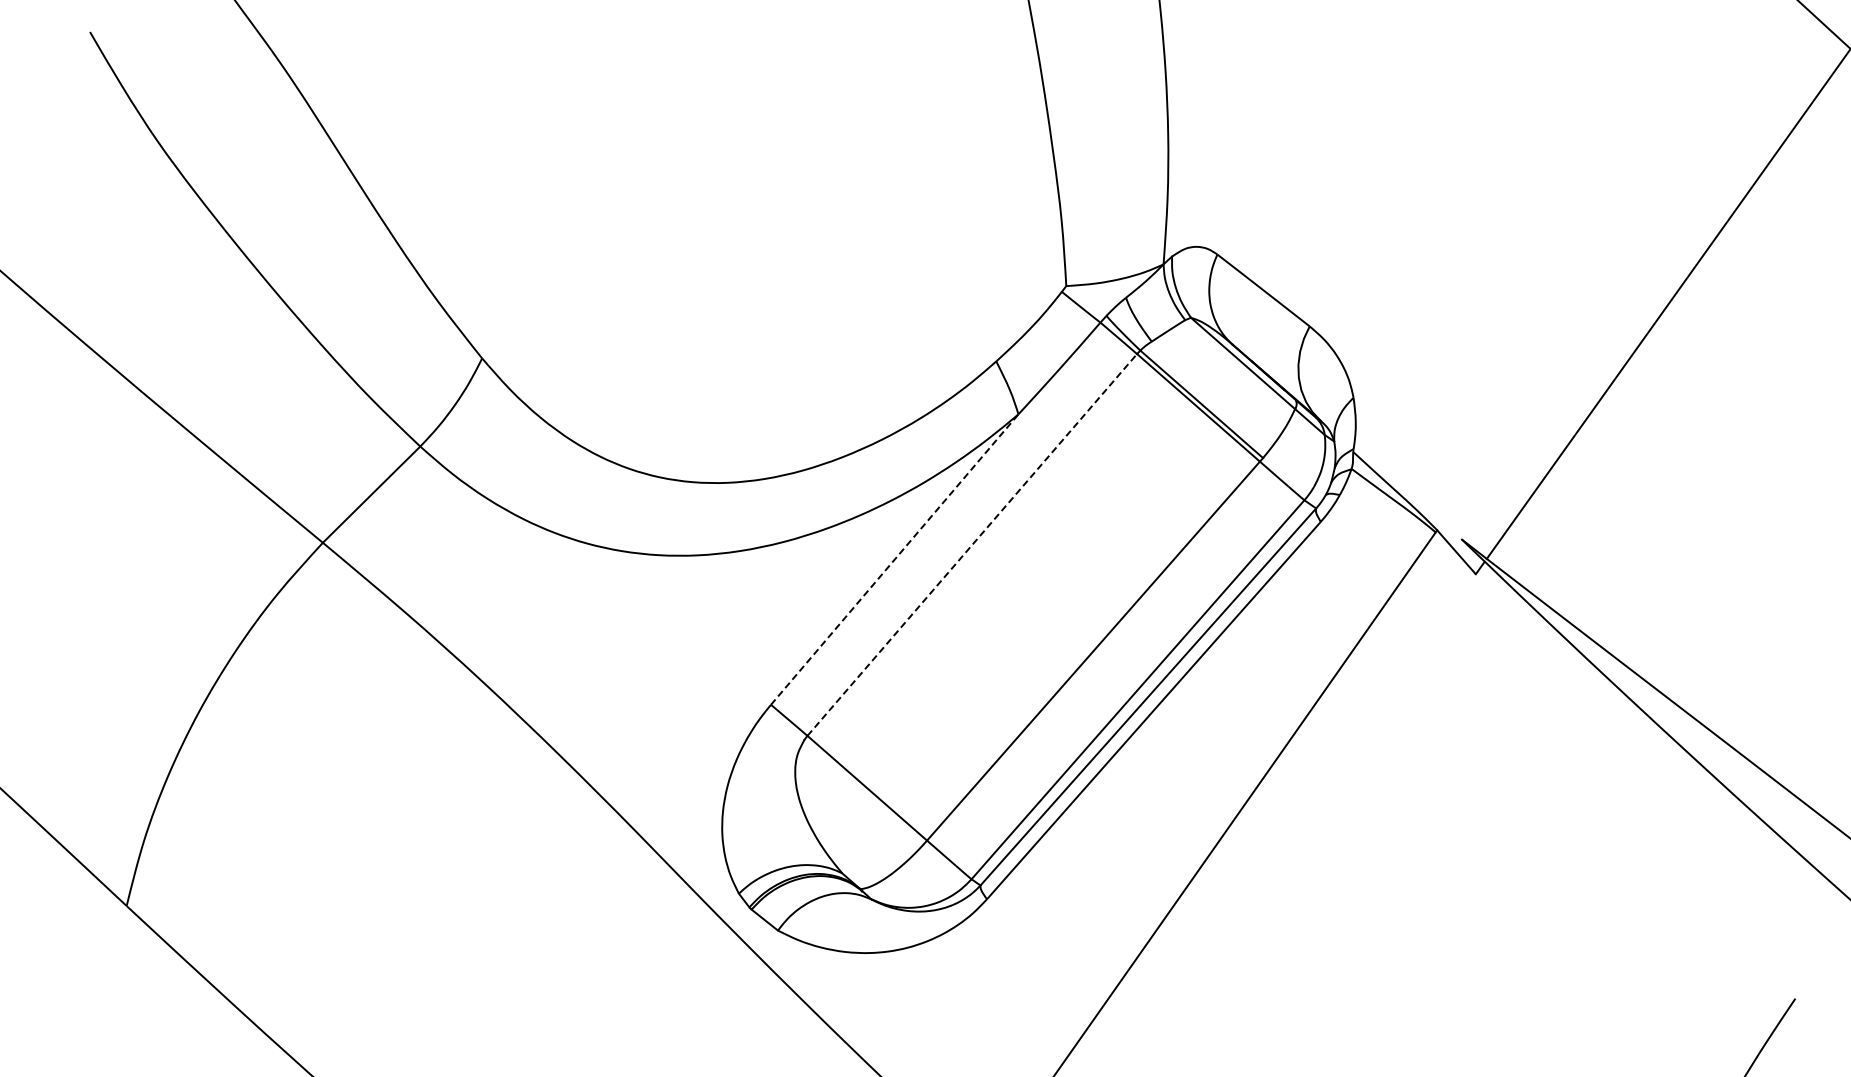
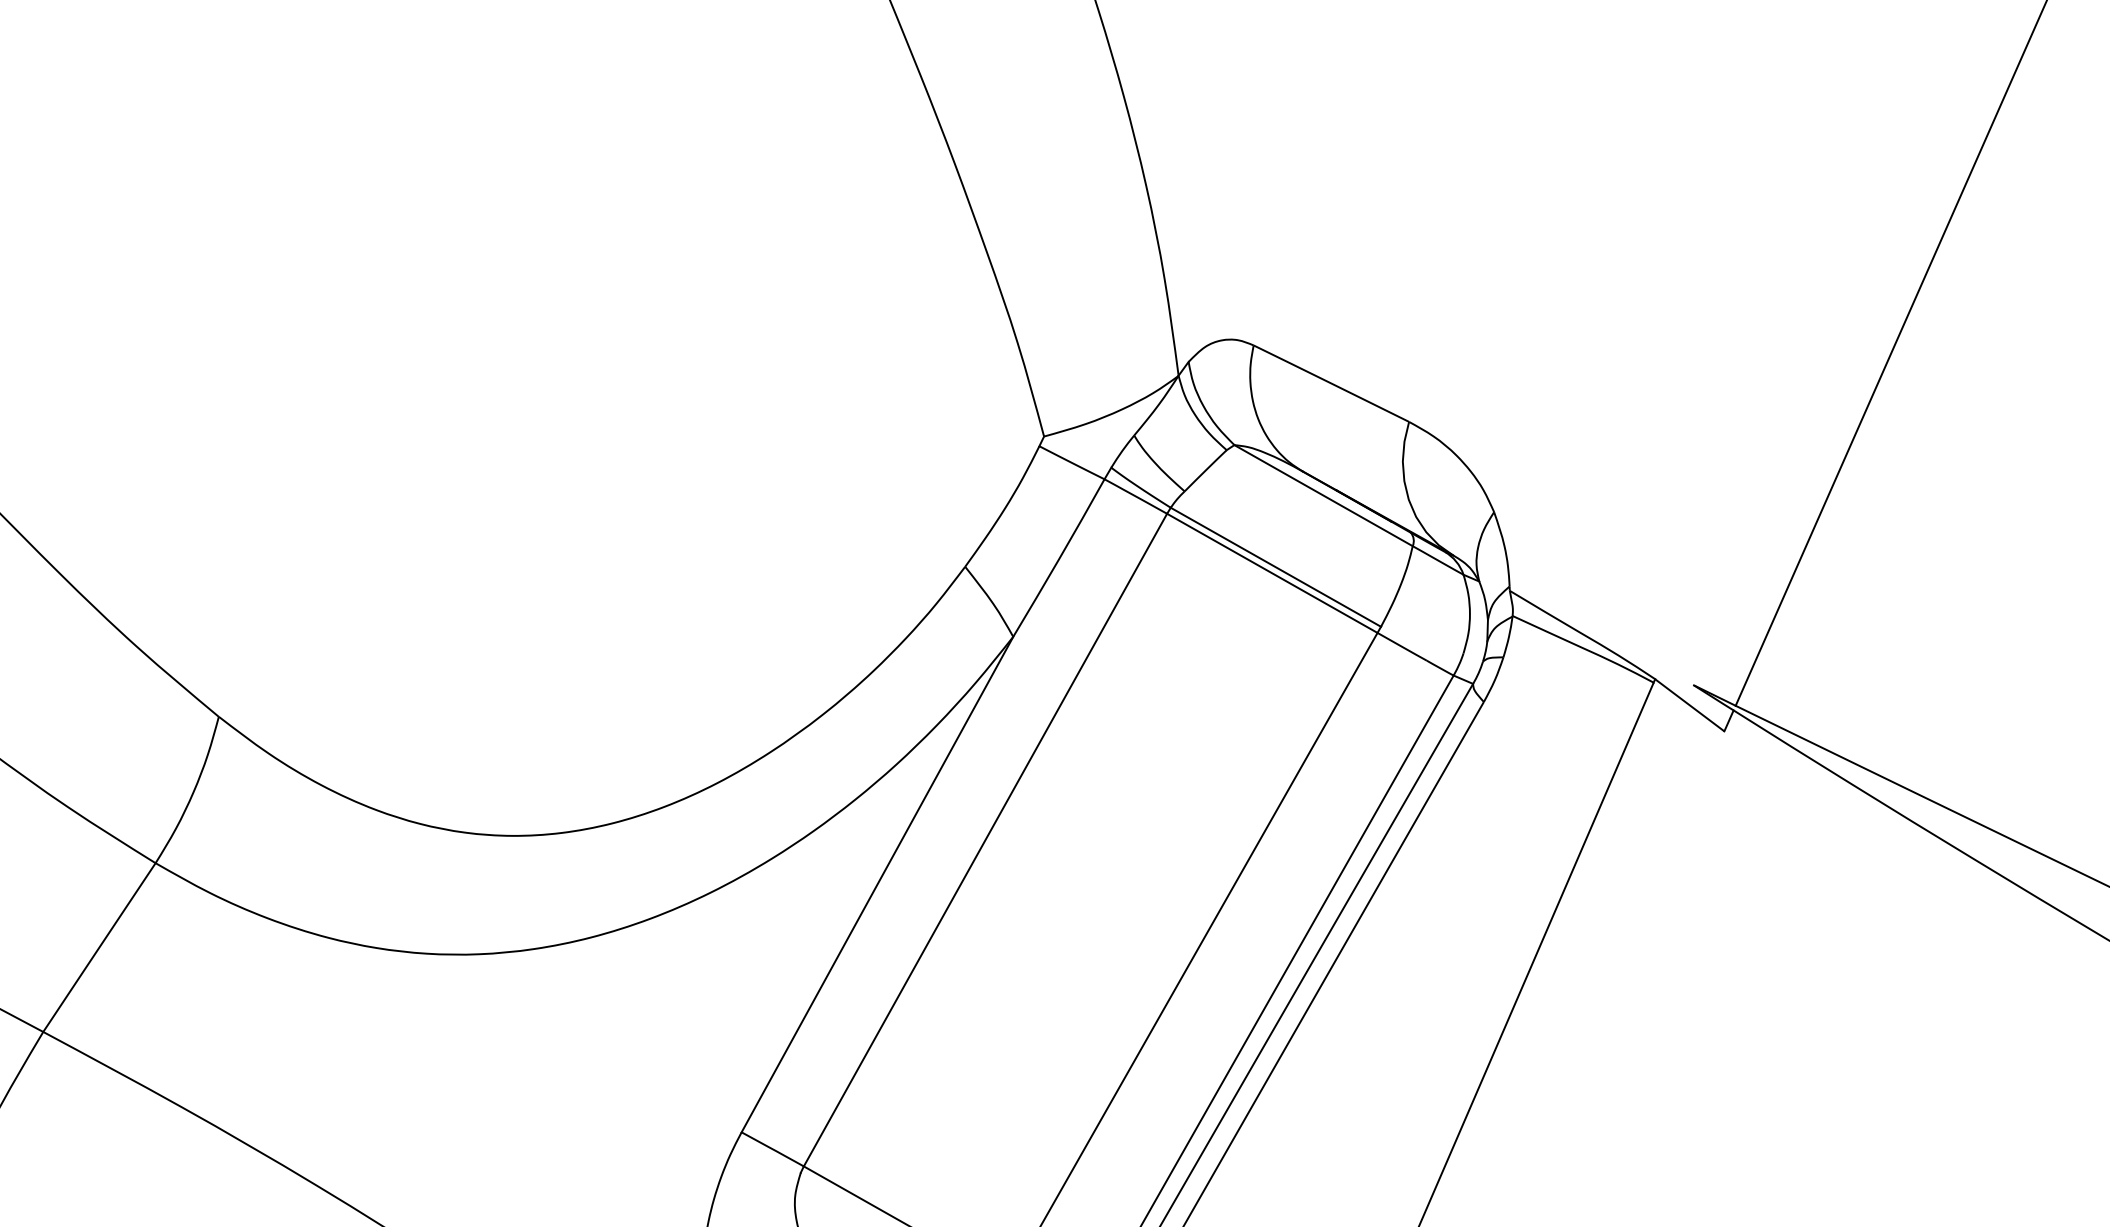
line: (972, 544) -> (985, 839), dashed -> solid
line: (894, 559) -> (877, 884), dashed -> solid

